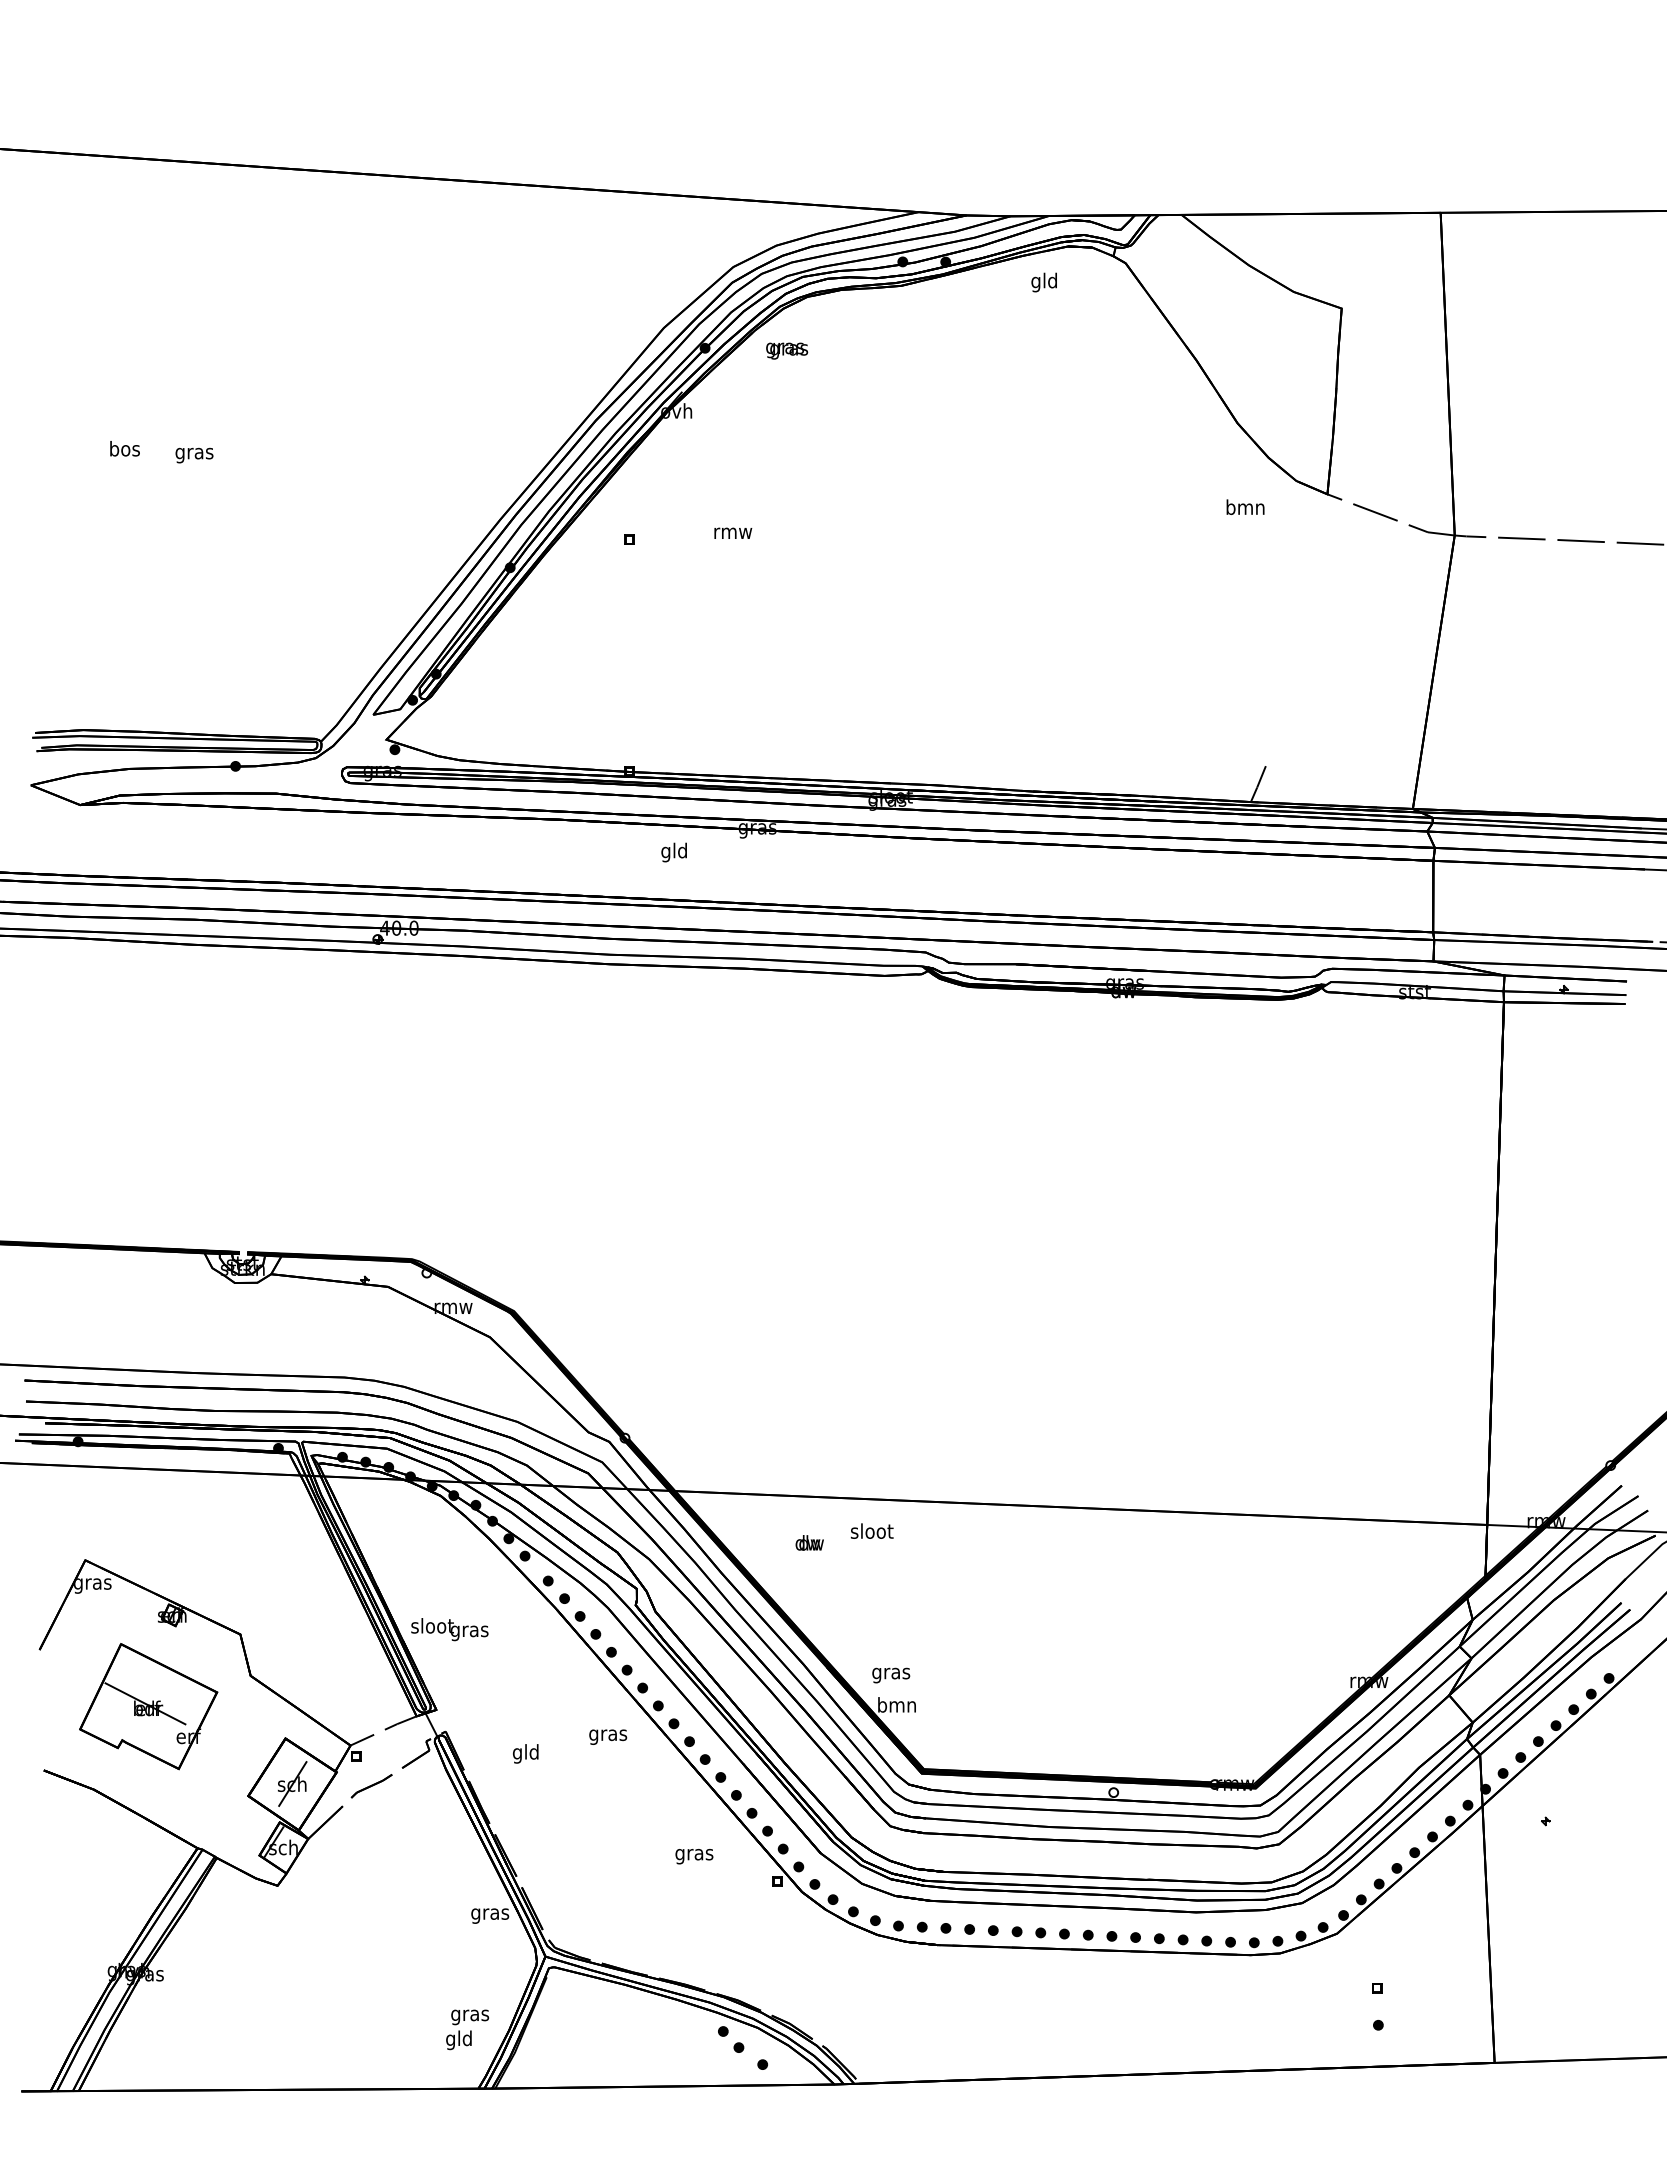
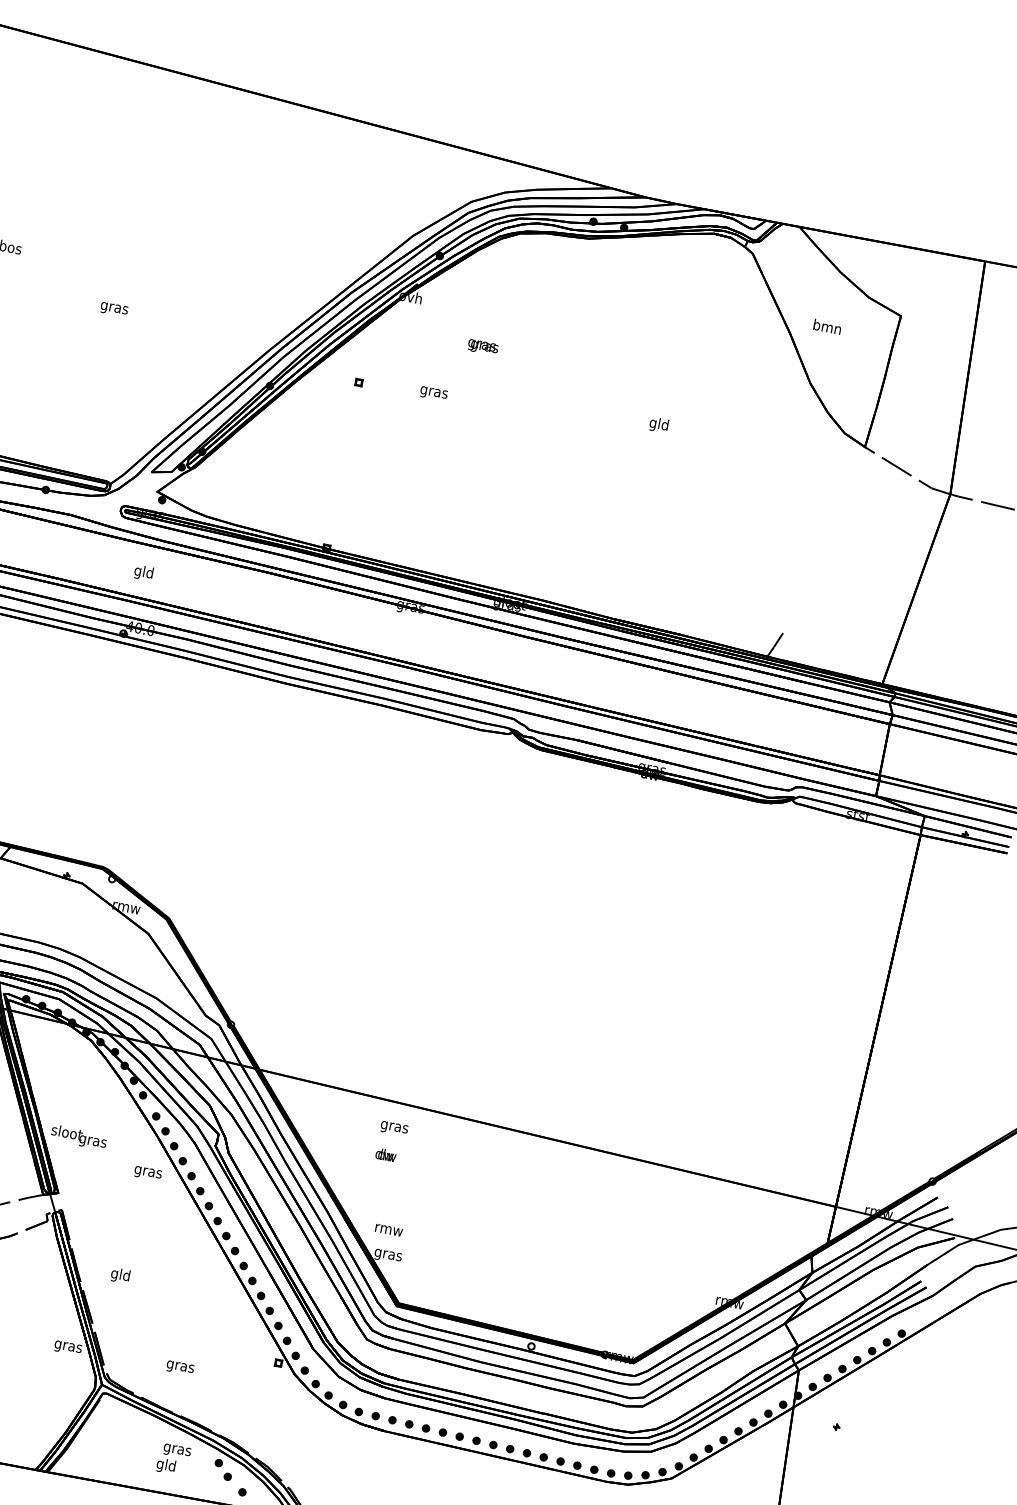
text: (1043, 282) -> (658, 424), moved
text: (787, 350) -> (483, 347), moved
text: (194, 455) -> (114, 309), moved
text: (1245, 506) -> (827, 326), moved
text: (733, 535) -> (434, 393), rmw -> gras
text: (673, 852) -> (143, 572), moved
text: (871, 1532) -> (394, 1126), sloot -> gras
text: (809, 1542) -> (385, 1154), moved
text: (891, 1675) -> (388, 1231), gras -> rmw
text: (896, 1706) -> (387, 1254), bmn -> gras
text: (608, 1736) -> (148, 1173), moved
text: (525, 1753) -> (120, 1275), moved
text: (694, 1856) -> (180, 1367), moved
text: (467, 2029) -> (173, 1459), moved

